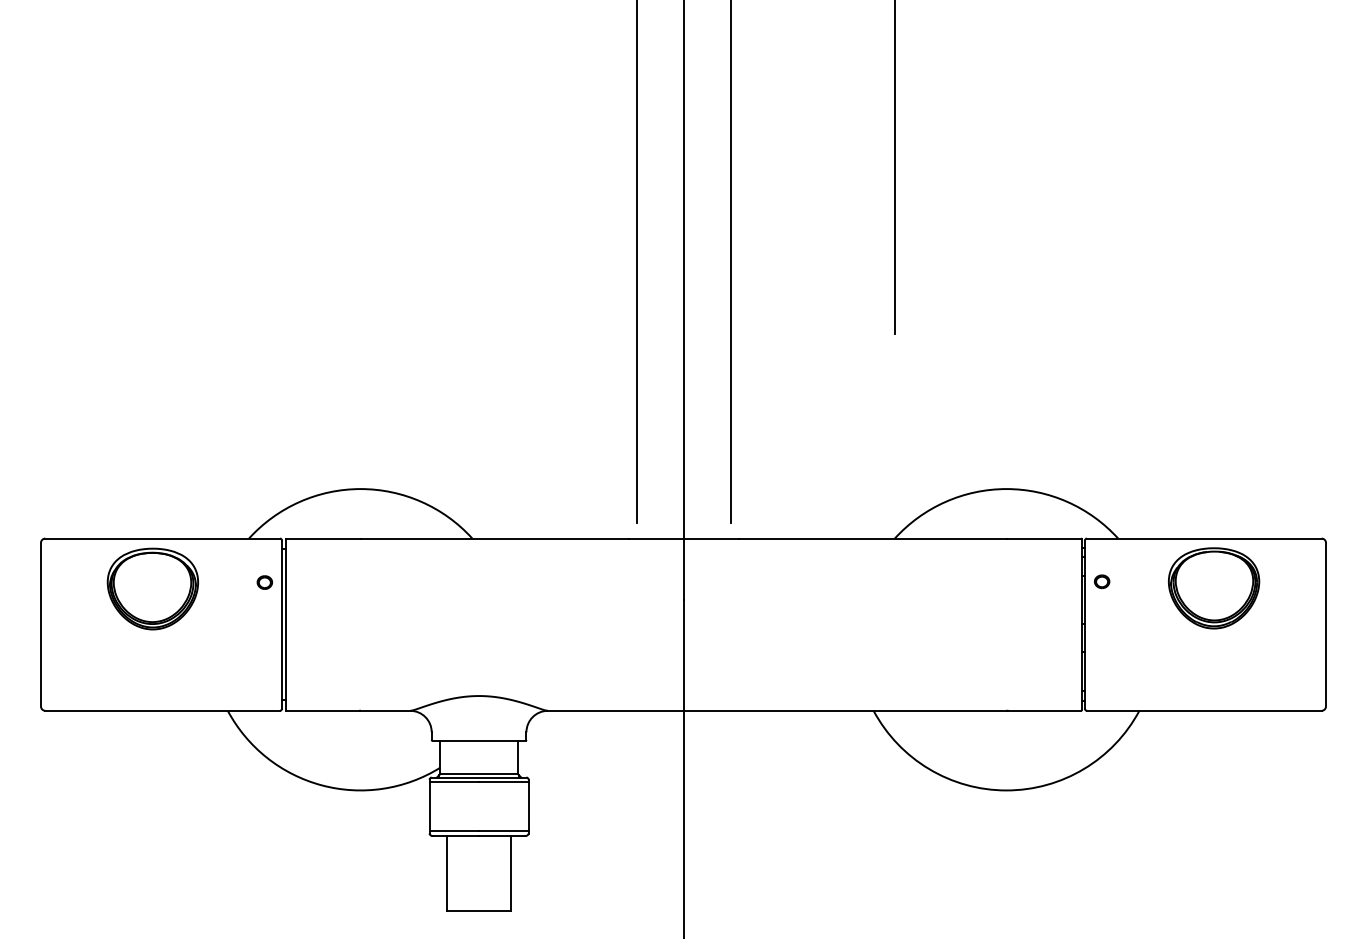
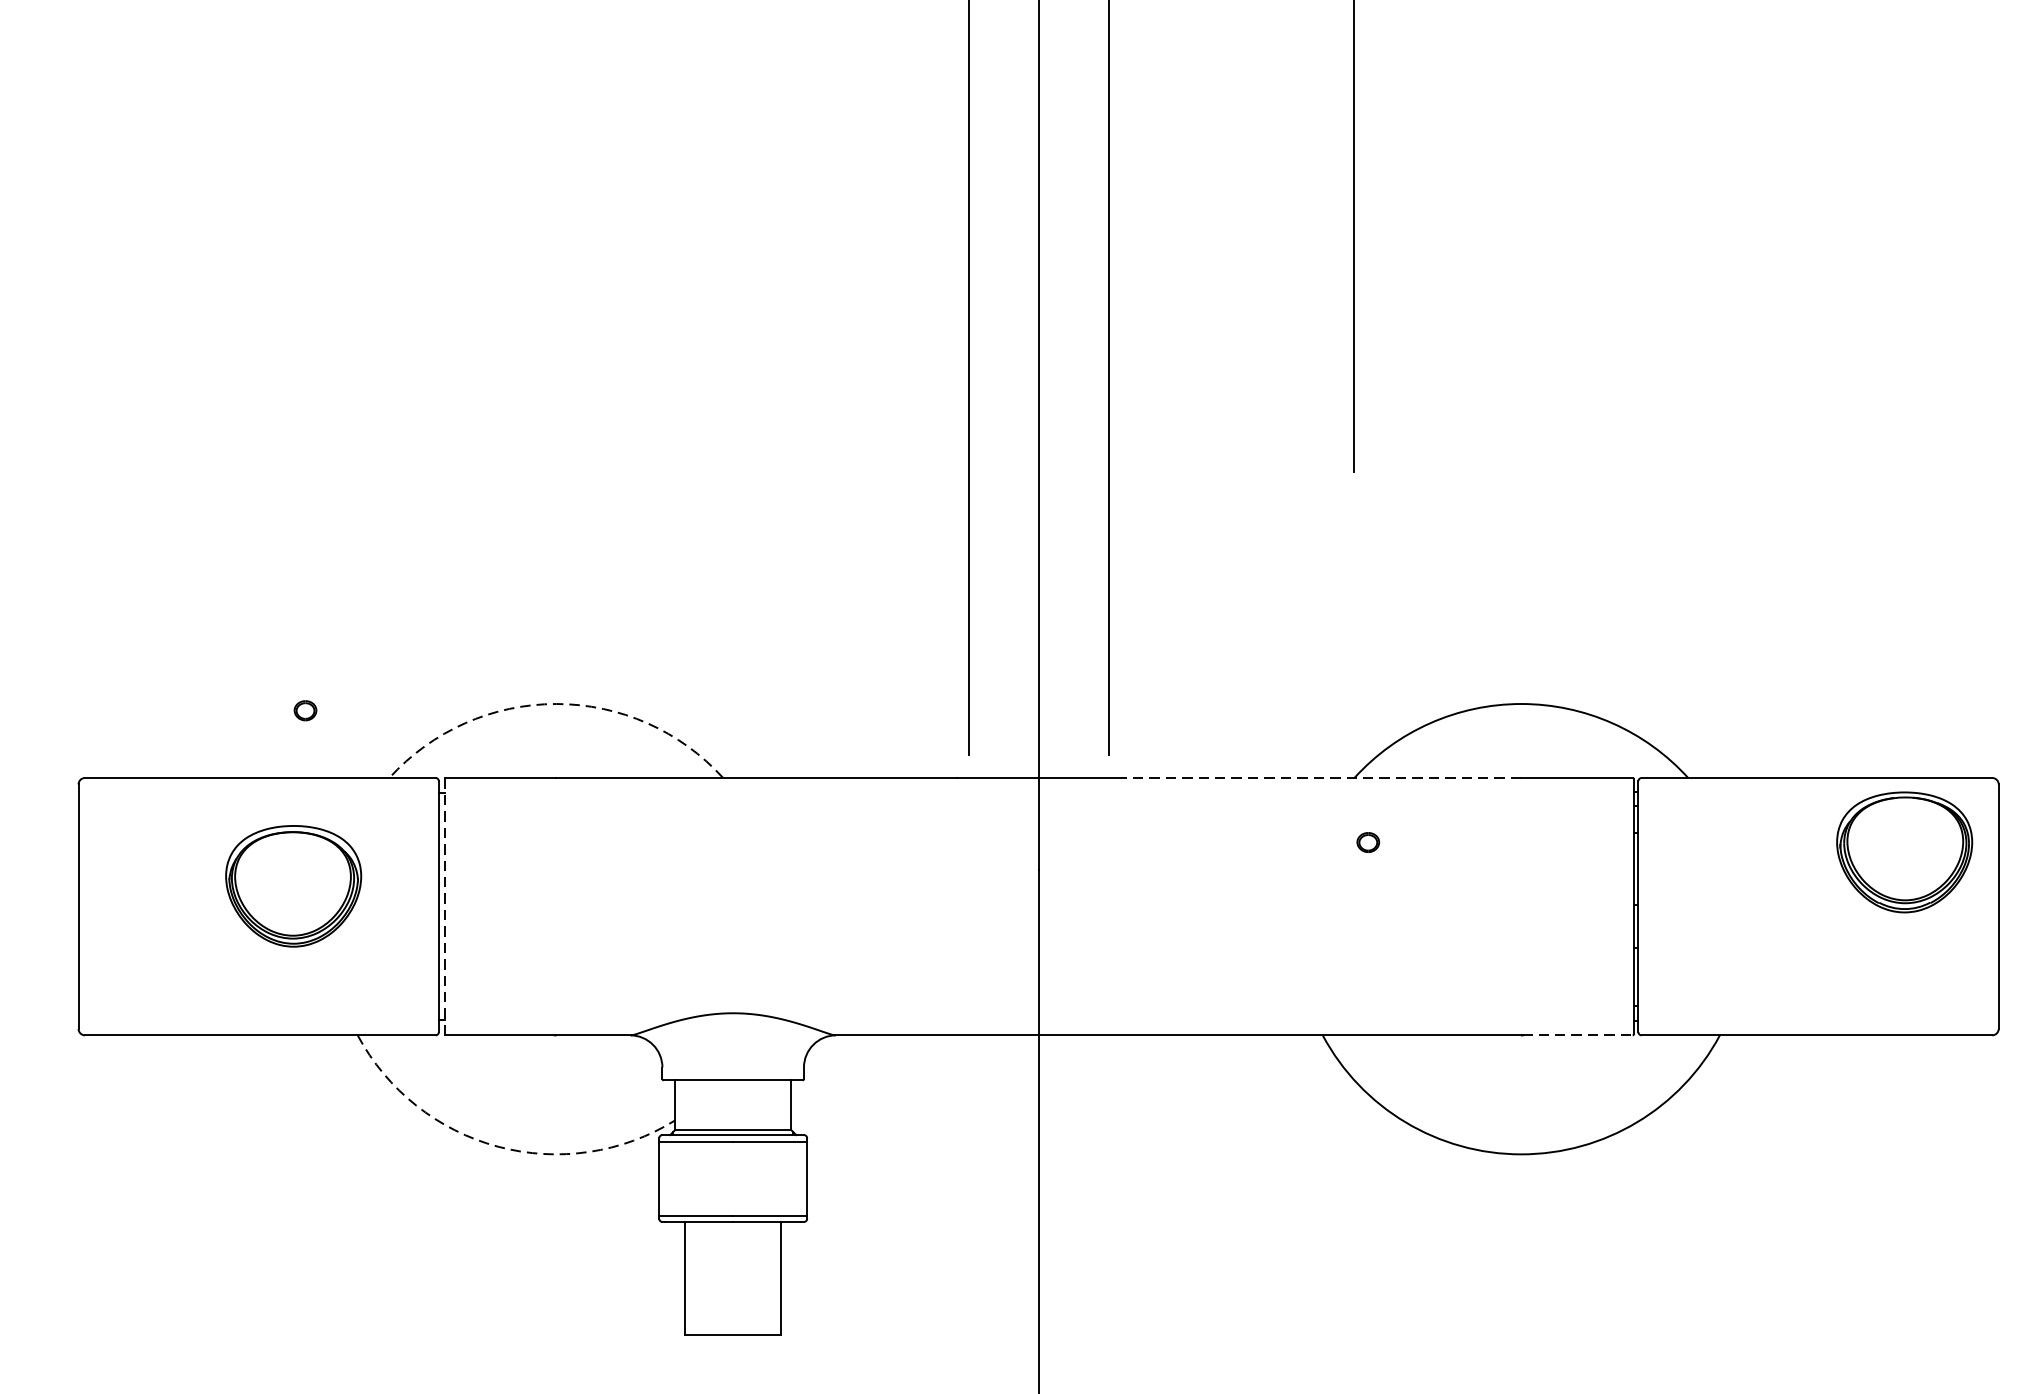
arc: (360, 489) -> (555, 704), solid -> dashed
line: (872, 538) -> (1321, 777), solid -> dashed
part: (1102, 581) -> (1368, 842), moved
part: (264, 582) -> (304, 710), moved
part: (152, 588) -> (292, 885), moved
part: (1214, 588) -> (1905, 852), moved
line: (286, 624) -> (445, 906), solid -> dashed
line: (1044, 710) -> (1578, 1034), solid -> dashed
arc: (321, 785) -> (497, 1146), solid -> dashed

